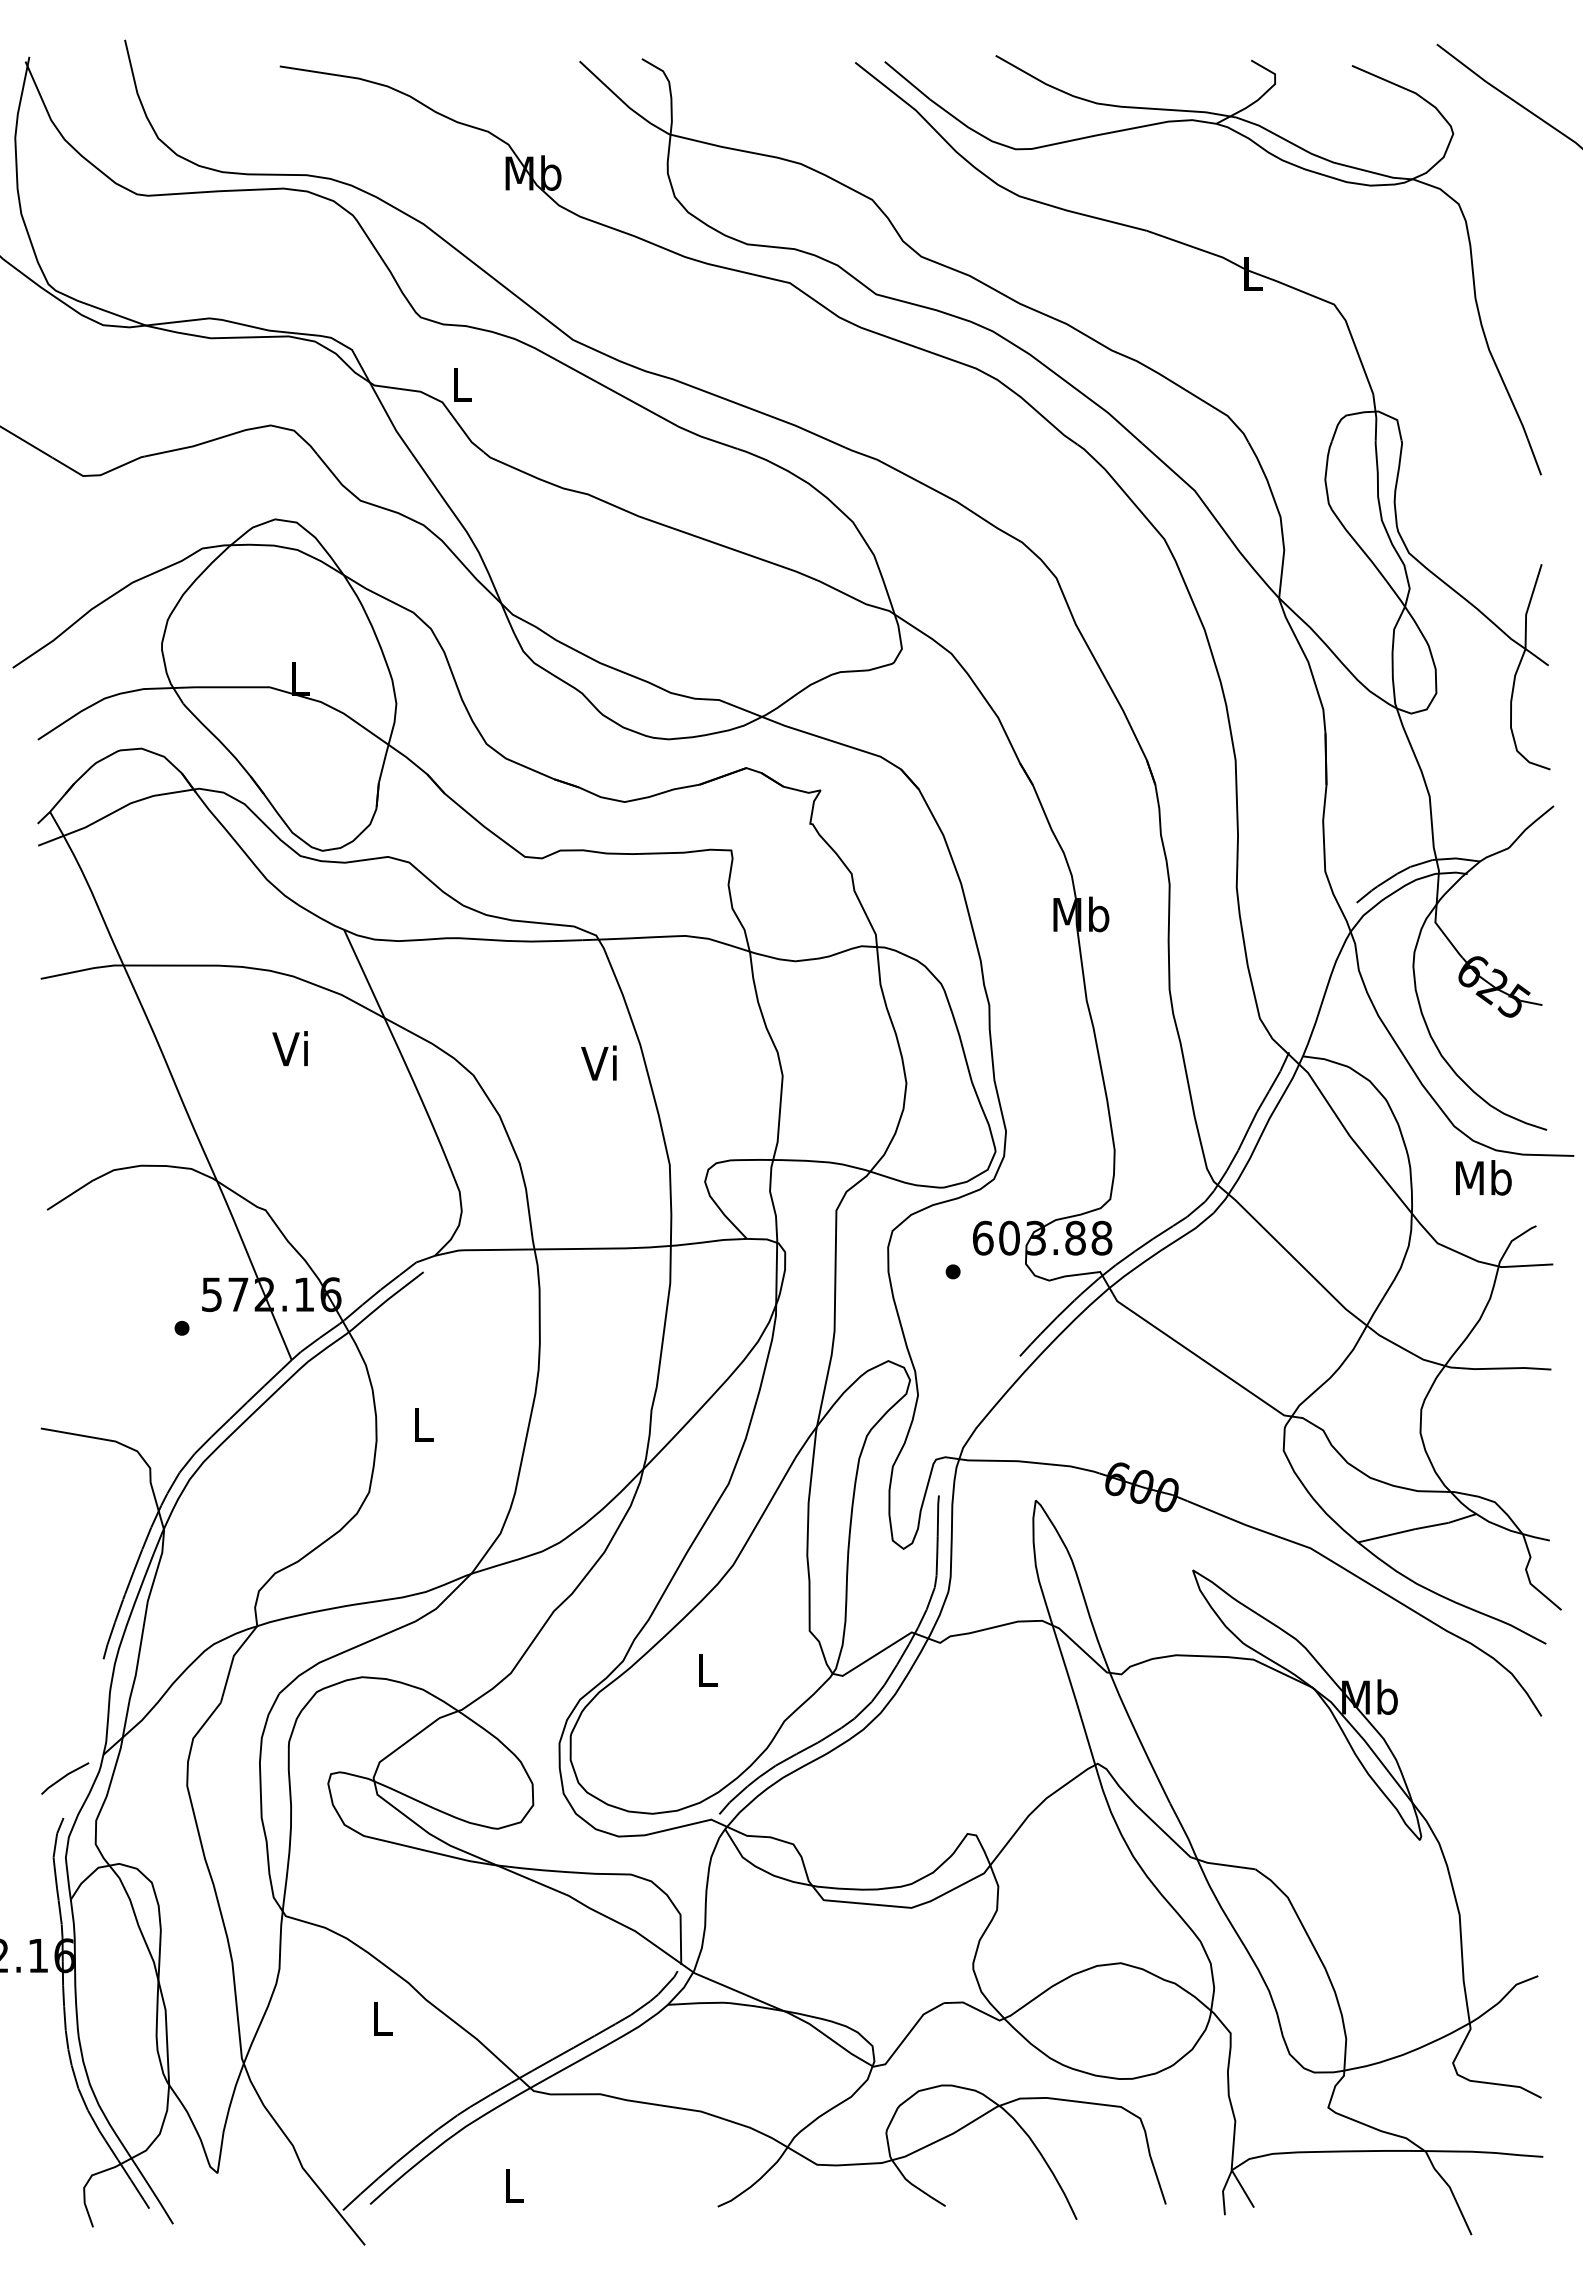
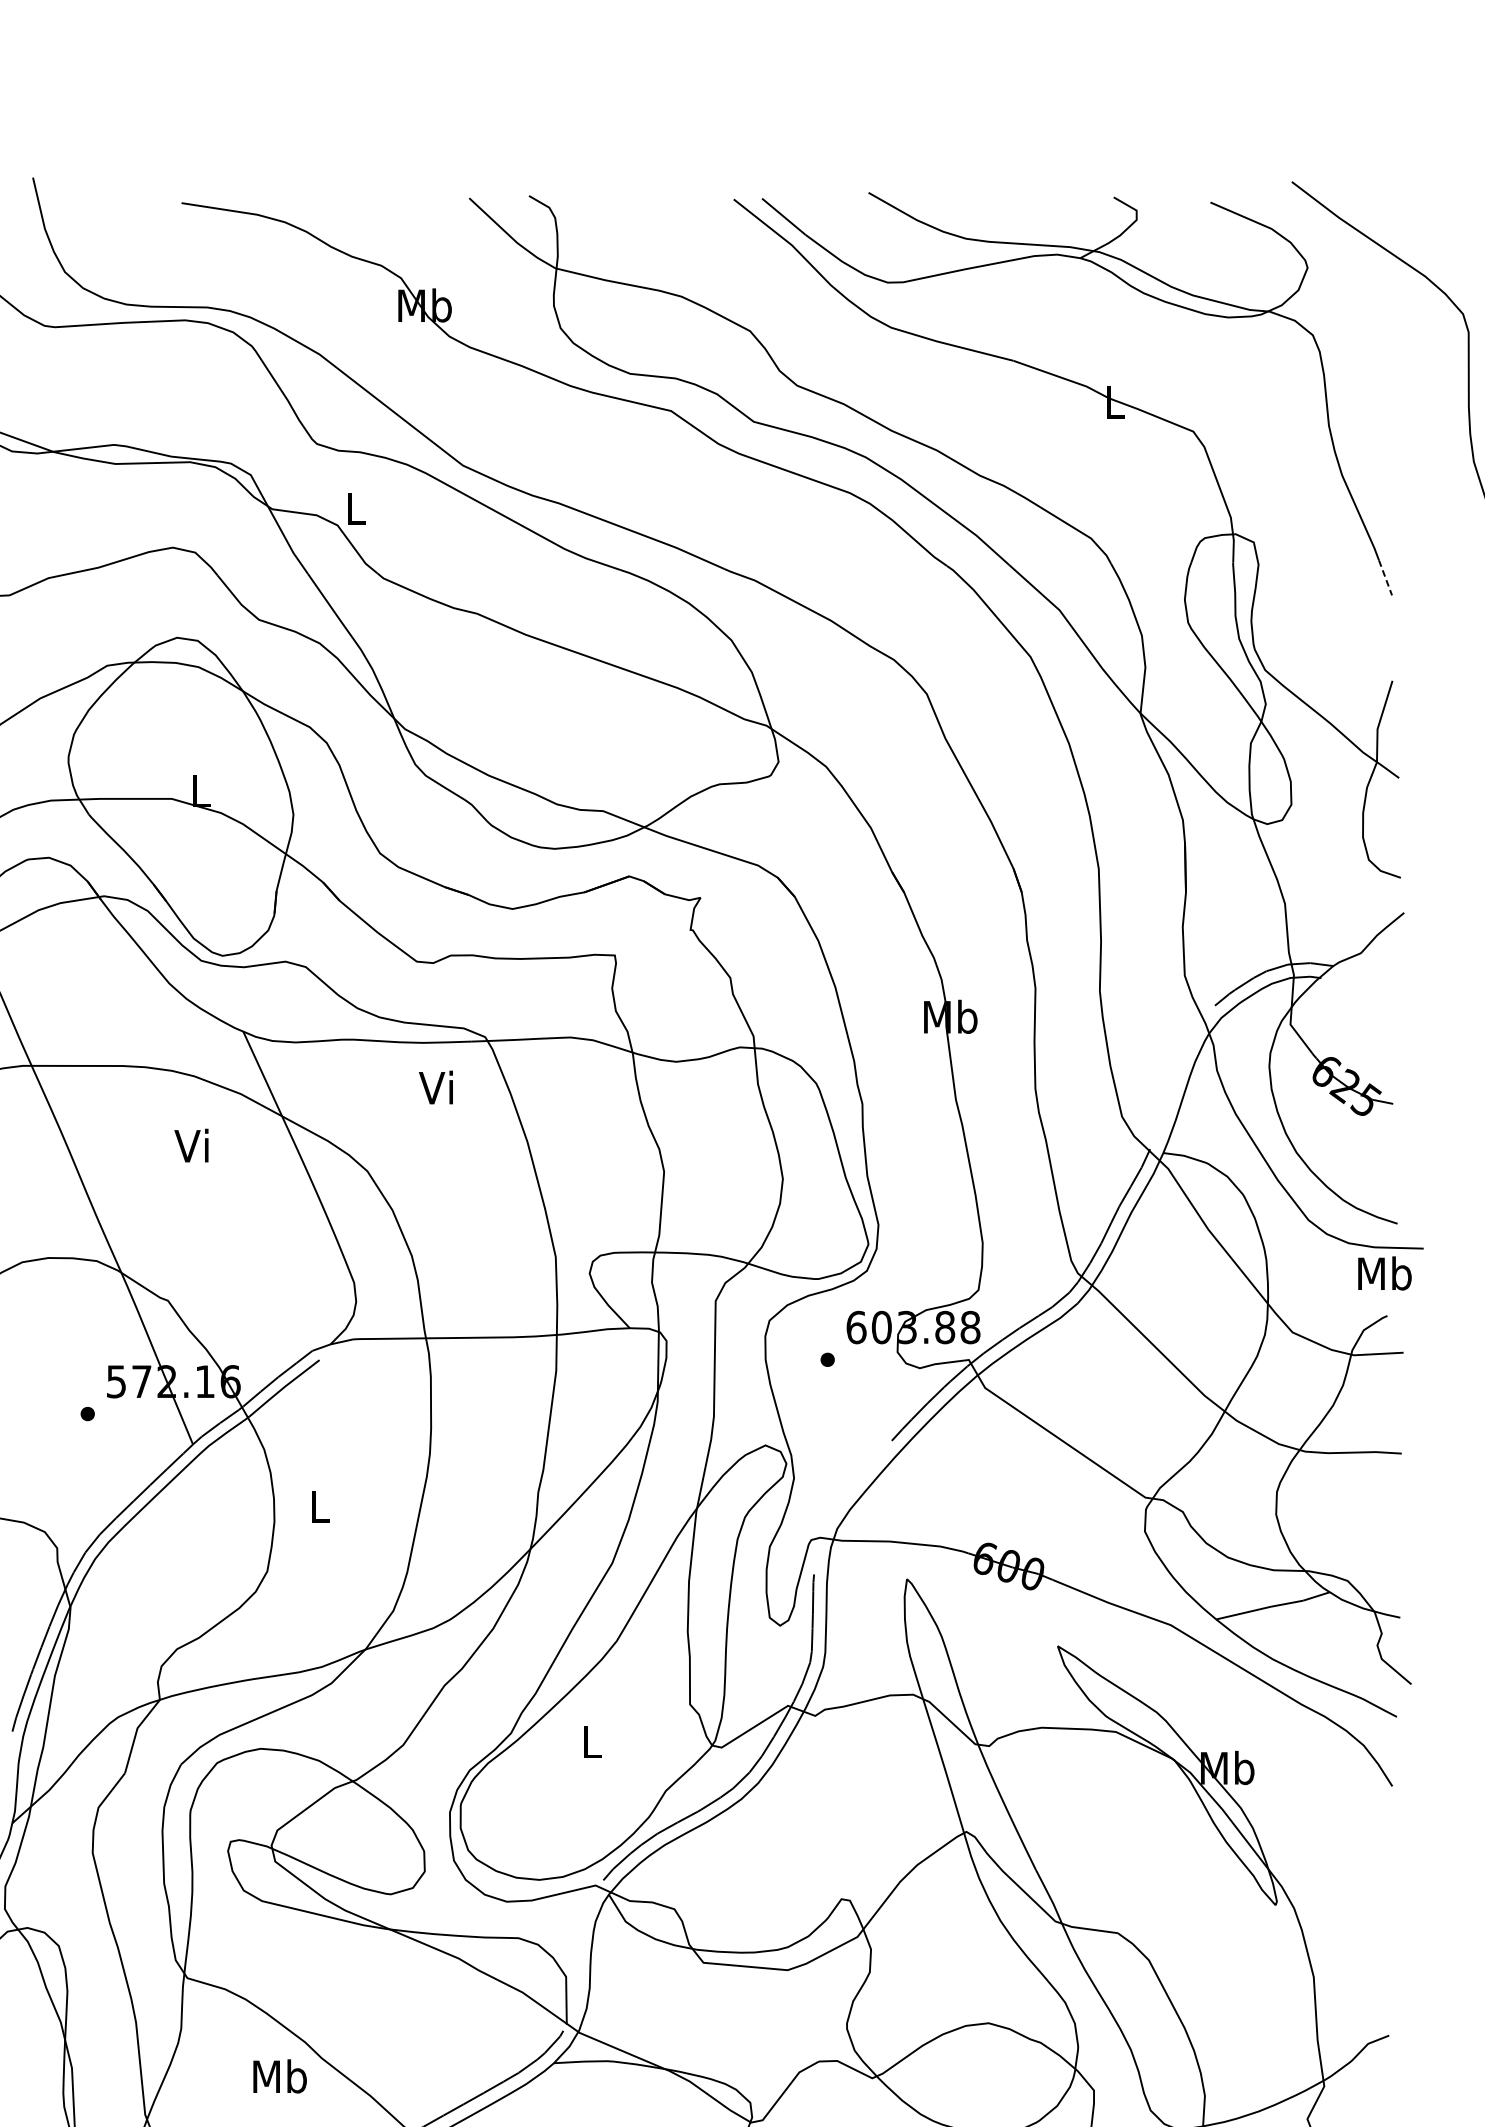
line: (1534, 457) -> (1385, 578), solid -> dashed
text: (598, 1062) -> (435, 1086), moved
text: (1483, 1177) -> (1384, 1273), moved
text: (382, 2018) -> (280, 2076), L -> Mb

